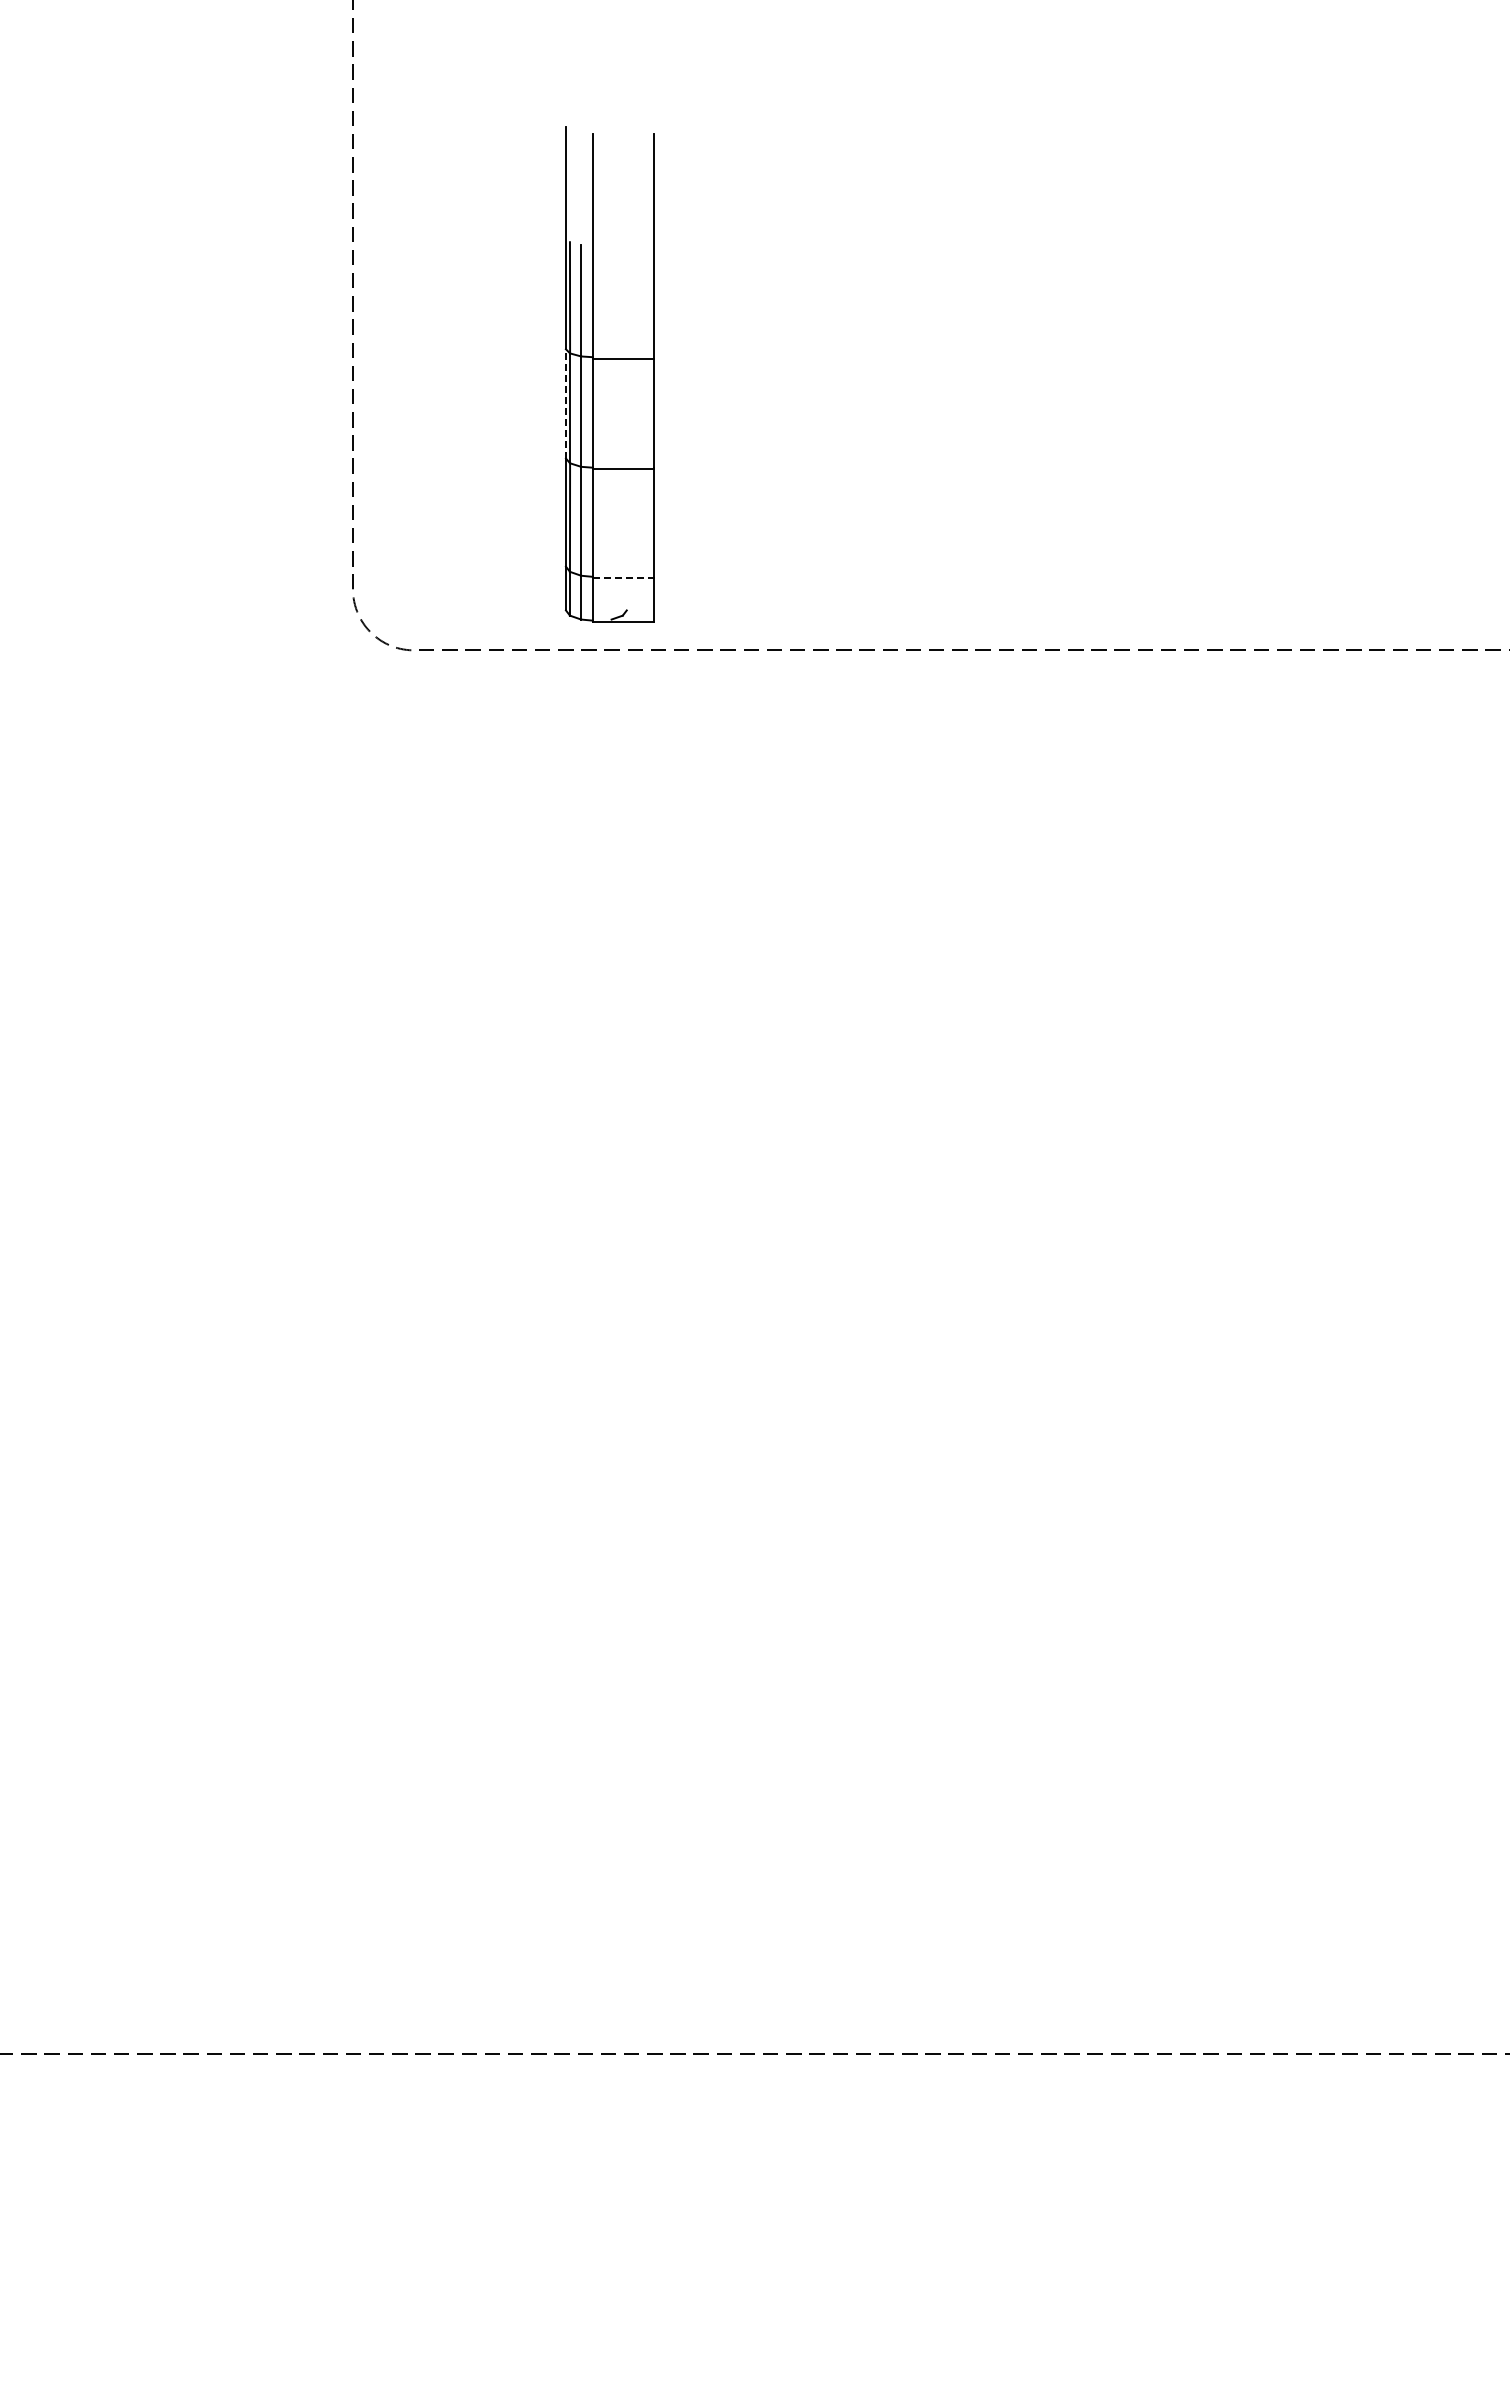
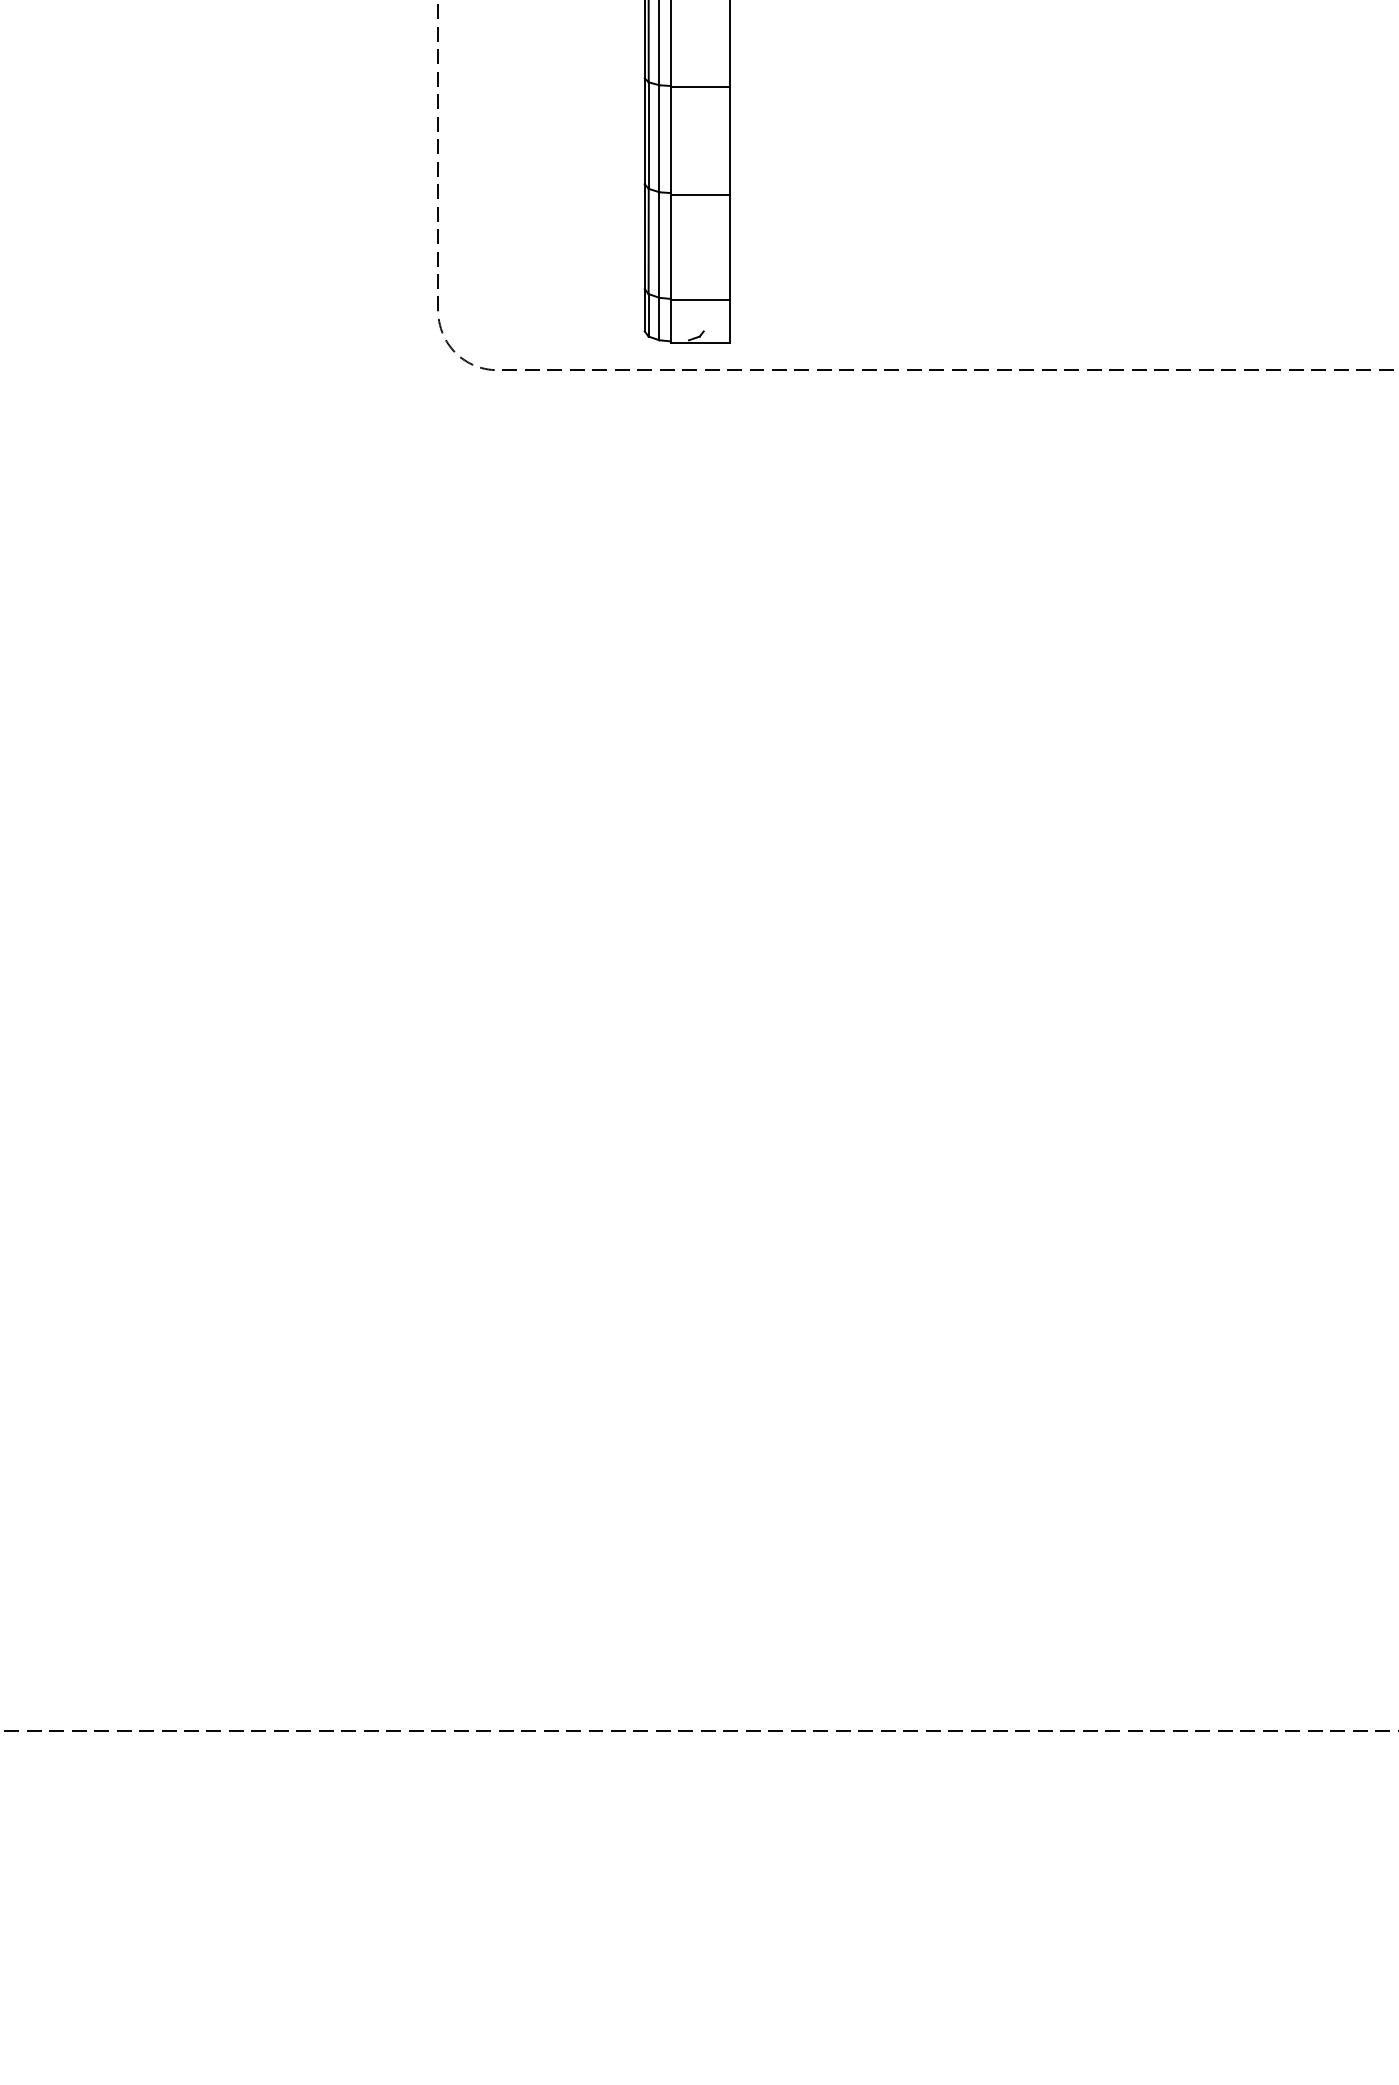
line: (565, 403) -> (644, 130), dashed -> solid
line: (623, 578) -> (700, 300), dashed -> solid

